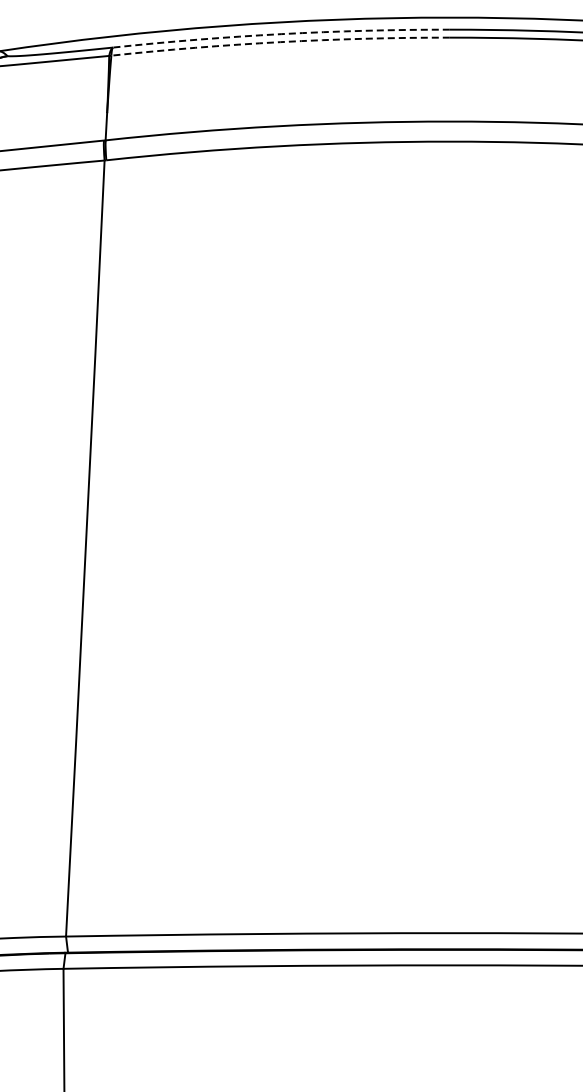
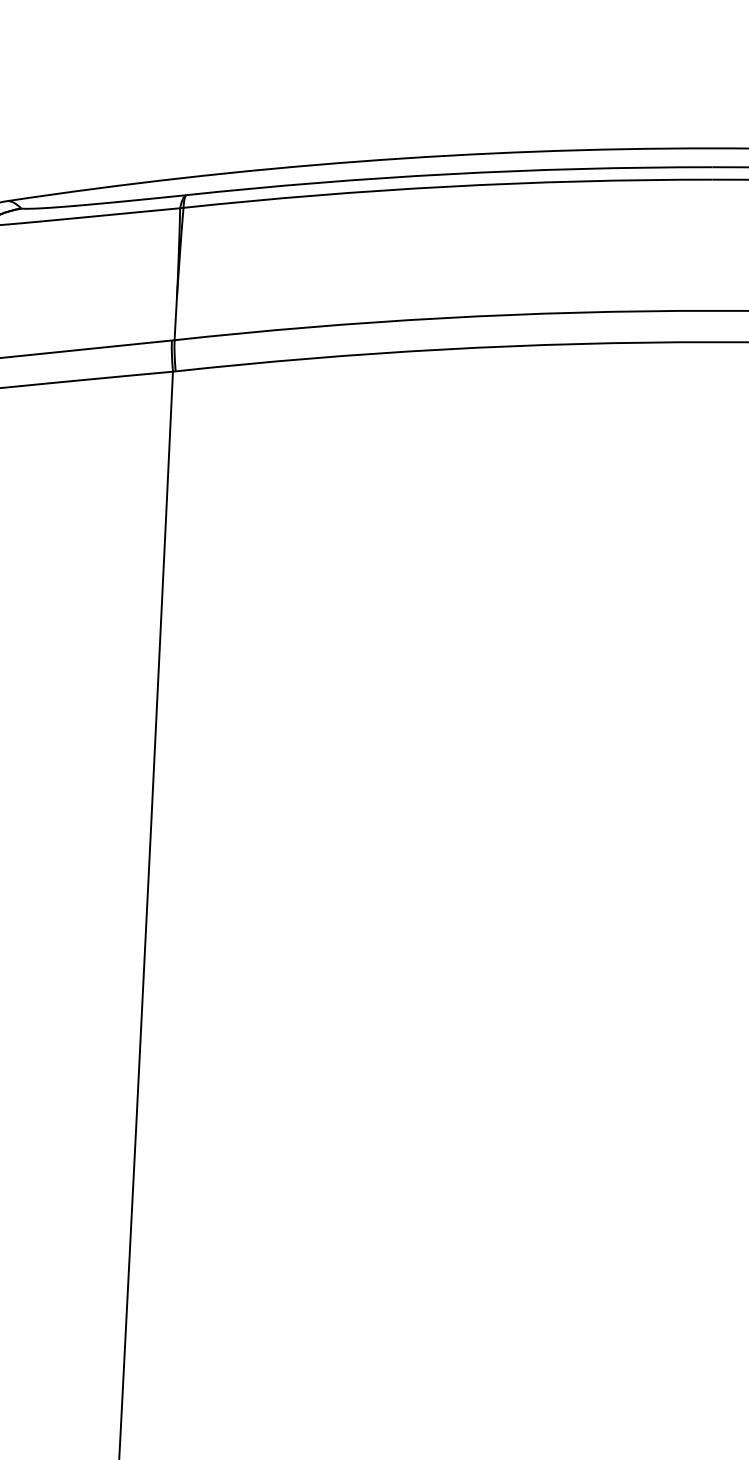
arc: (281, 34) -> (449, 174), dashed -> solid
arc: (280, 42) -> (447, 187), dashed -> solid

